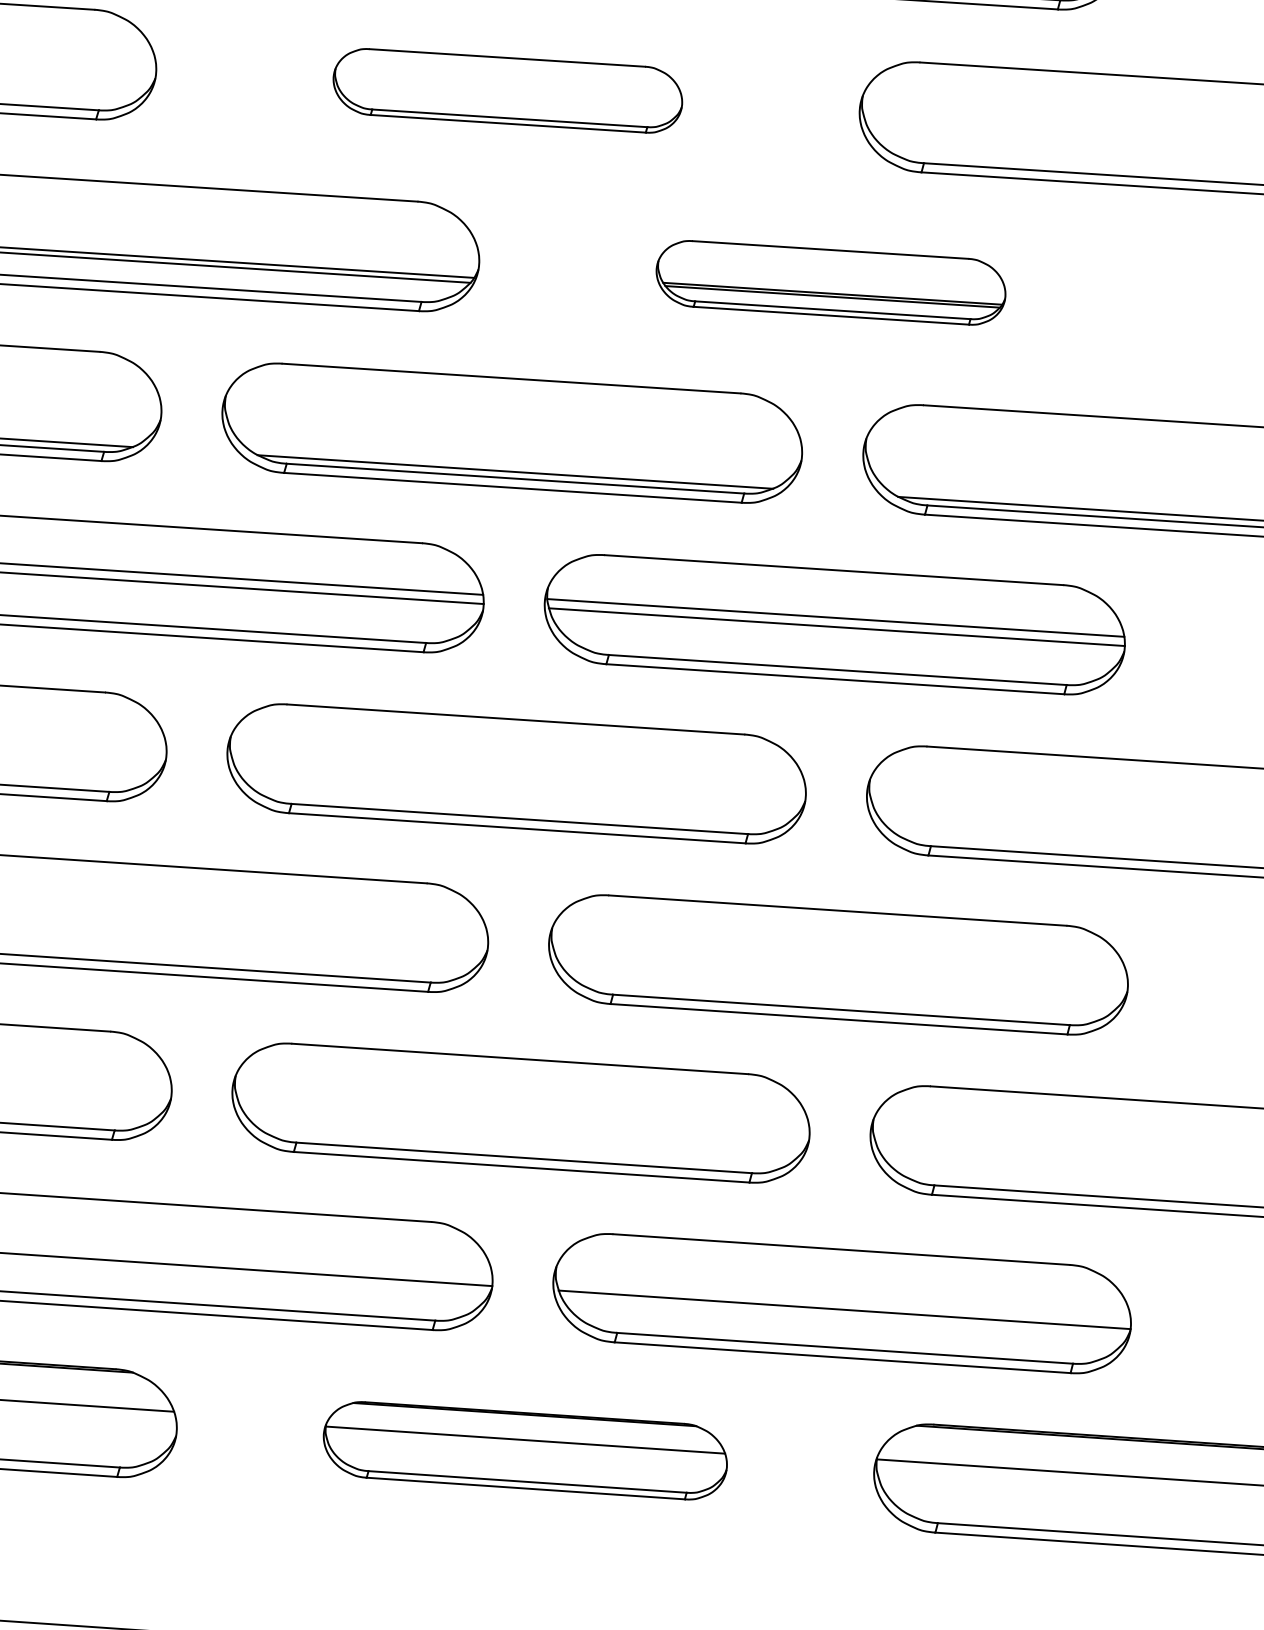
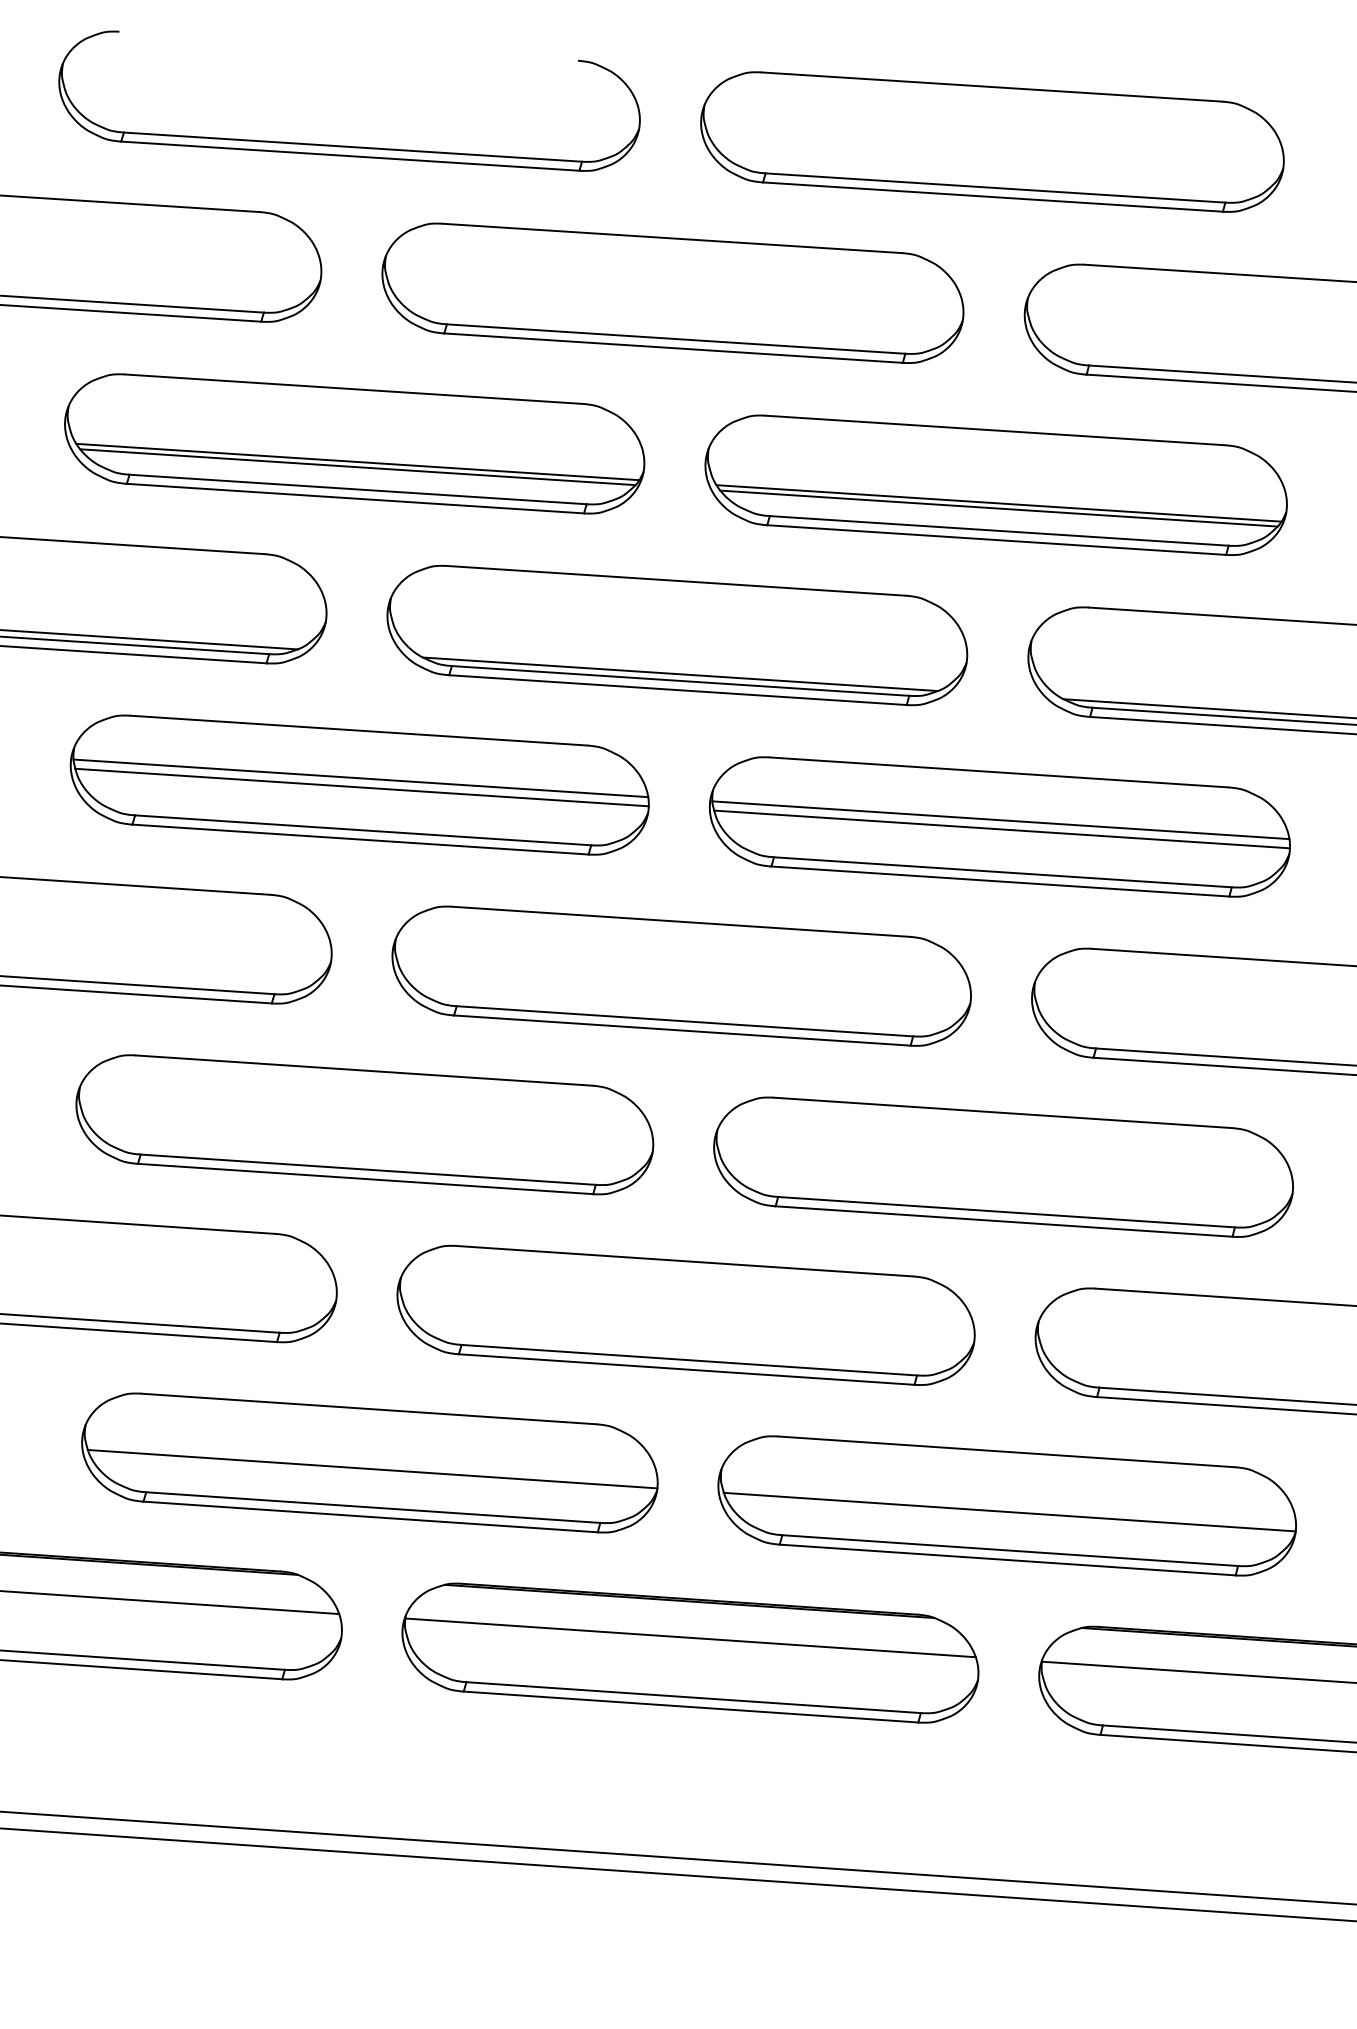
part: (507, 90) -> (672, 292), size x1.67
part: (830, 282) -> (995, 484), size x1.67
part: (525, 1450) -> (690, 1652), size x1.43

